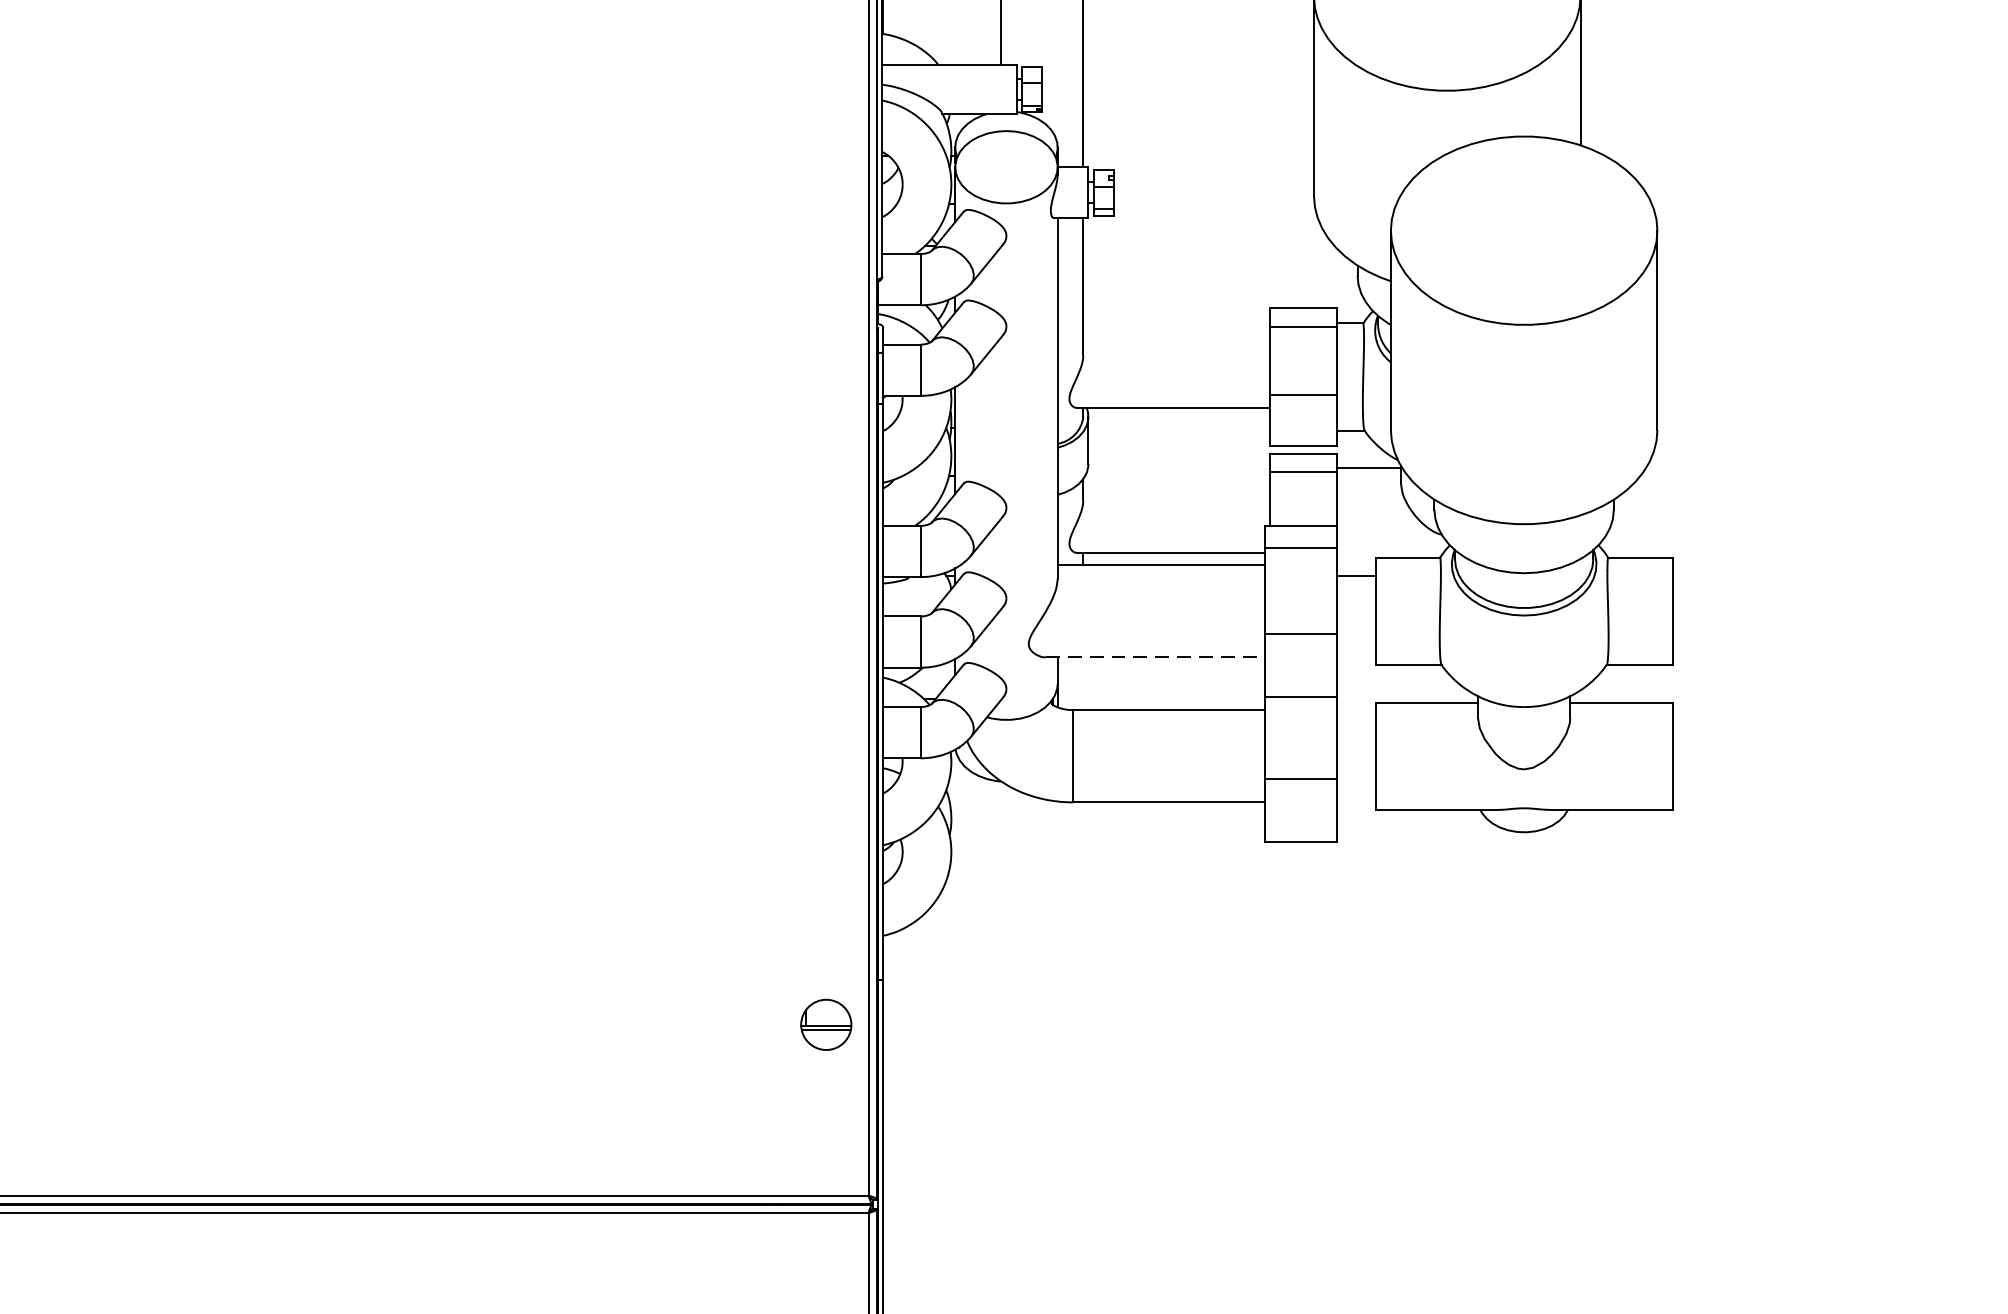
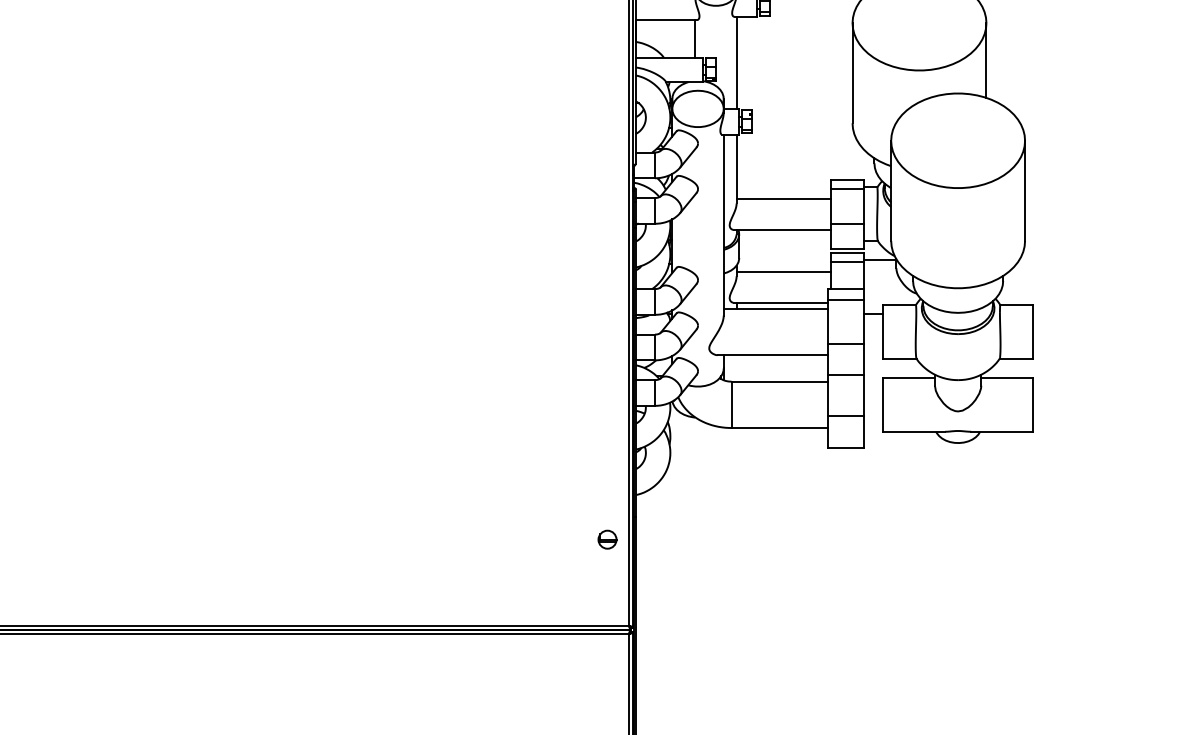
line: (1176, 345) -> (783, 198), added
line: (1176, 490) -> (783, 271), added
line: (1156, 658) -> (773, 355), dashed -> solid
part: (826, 1024) -> (607, 539), size x0.71

